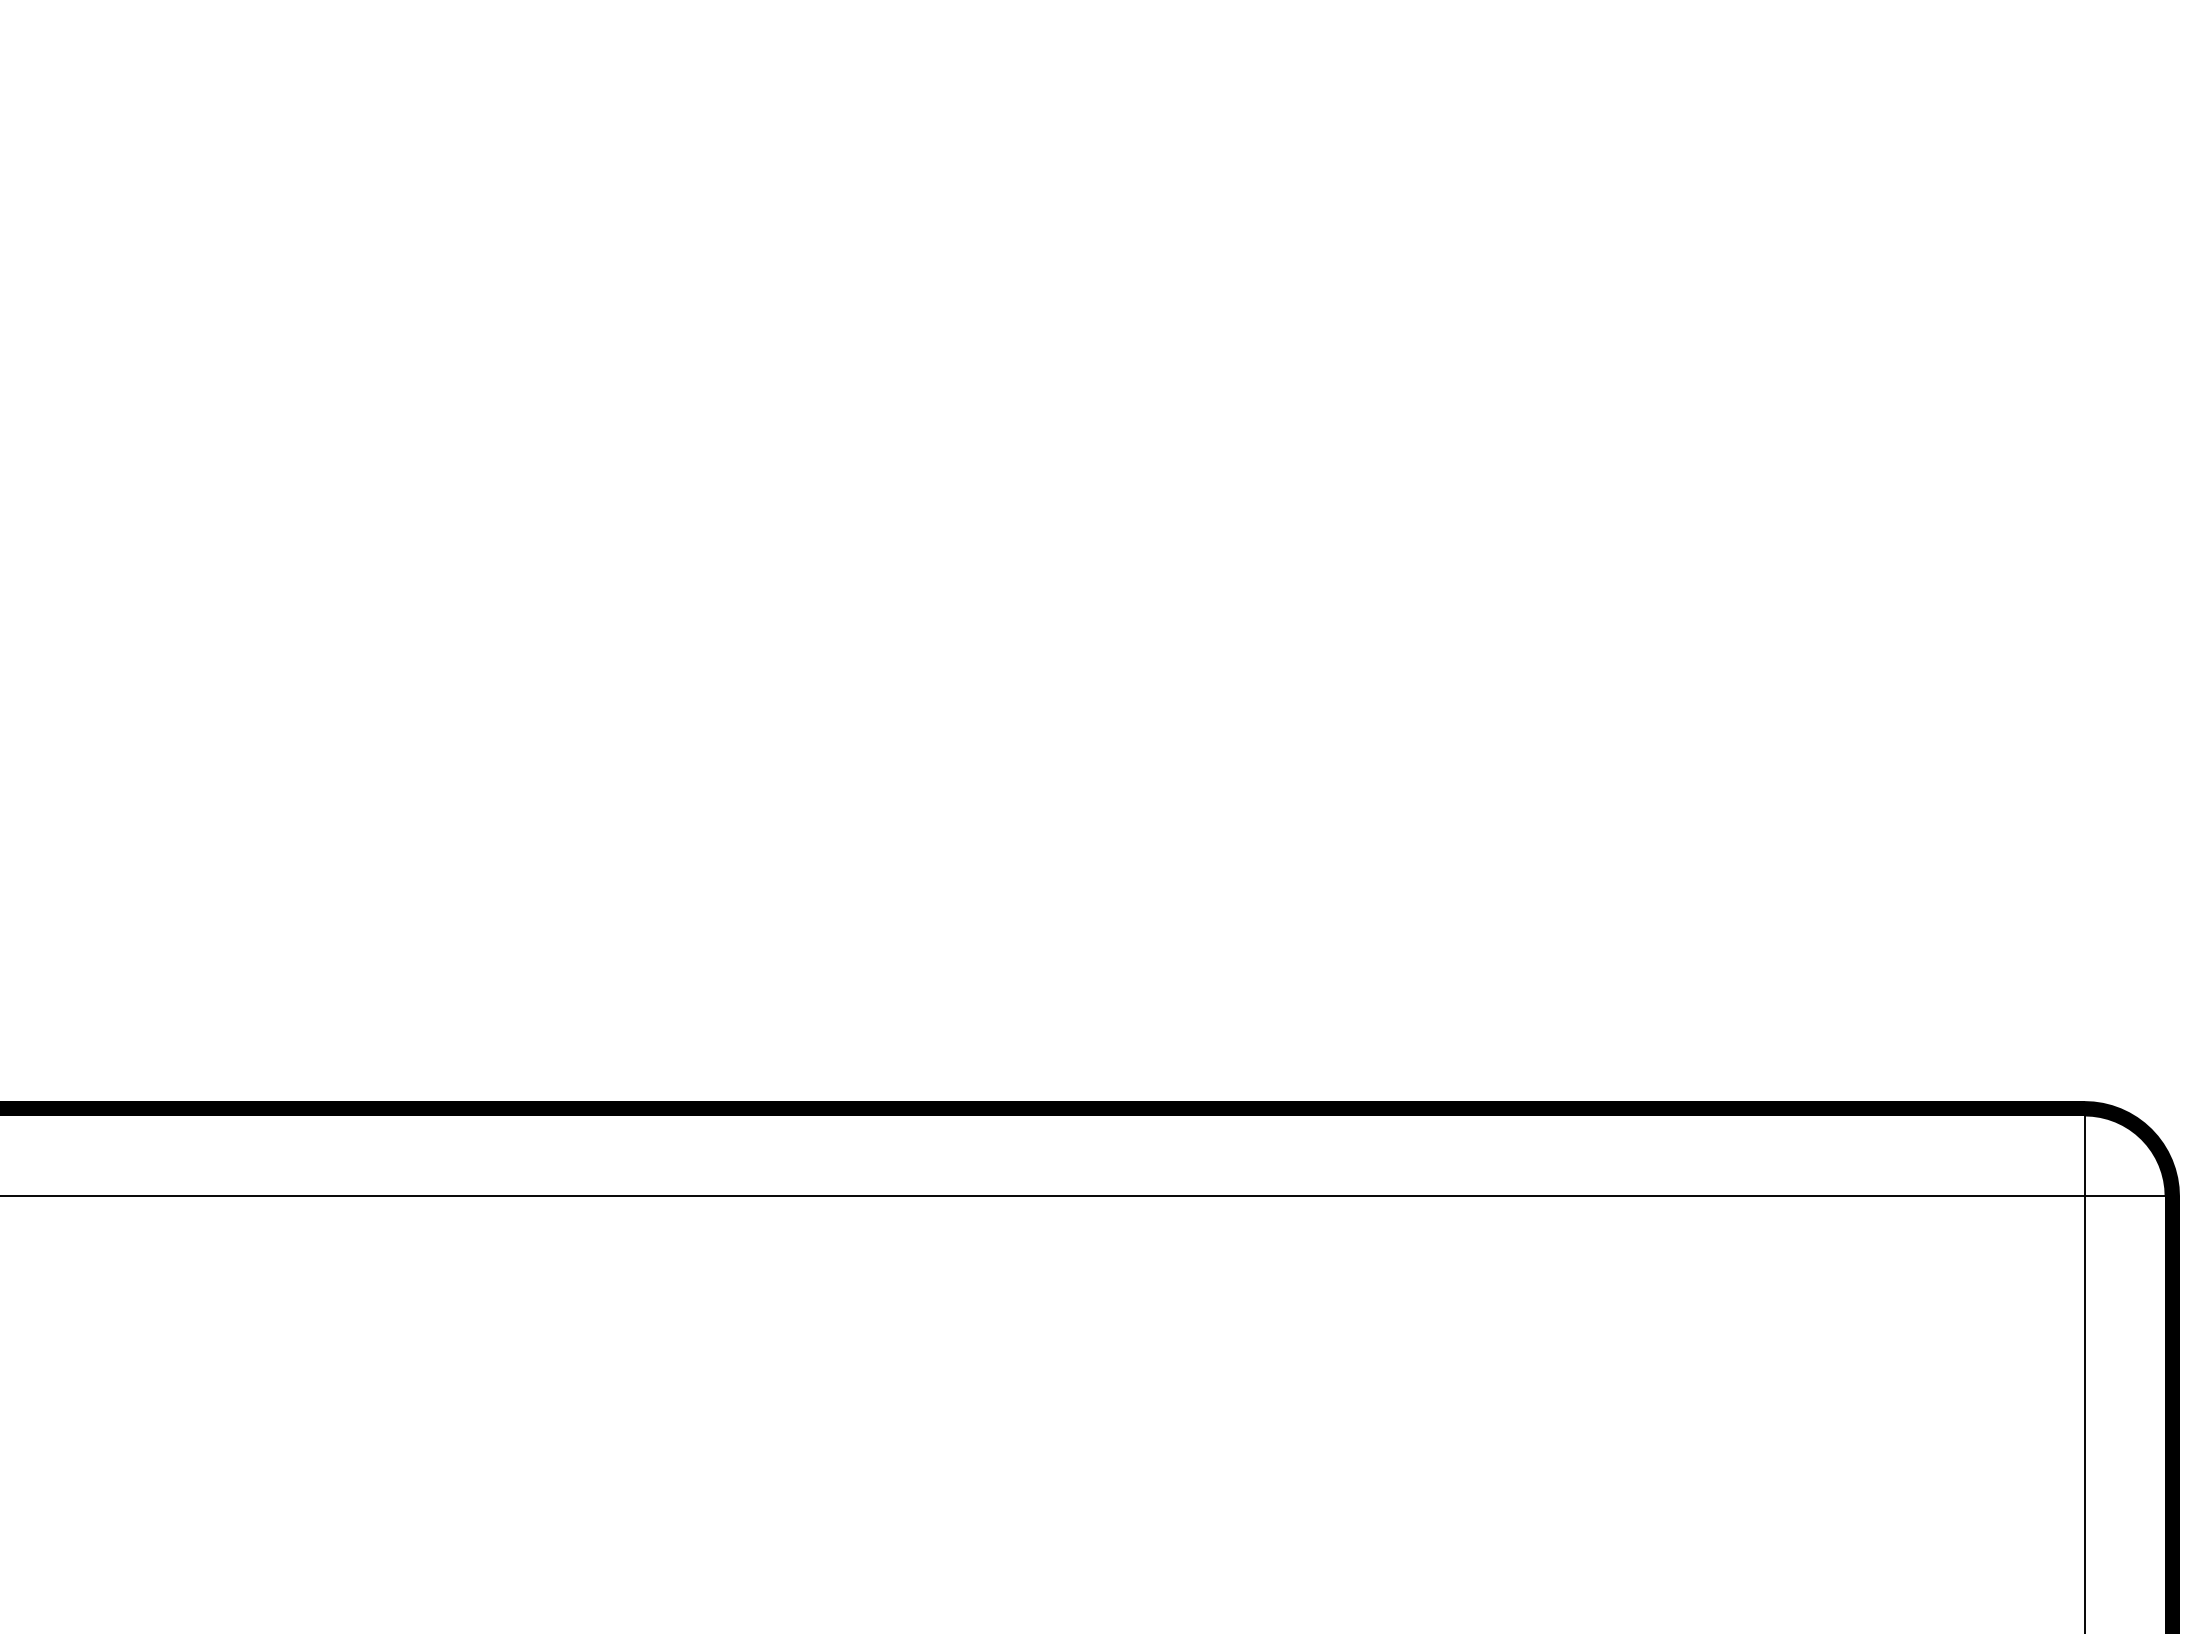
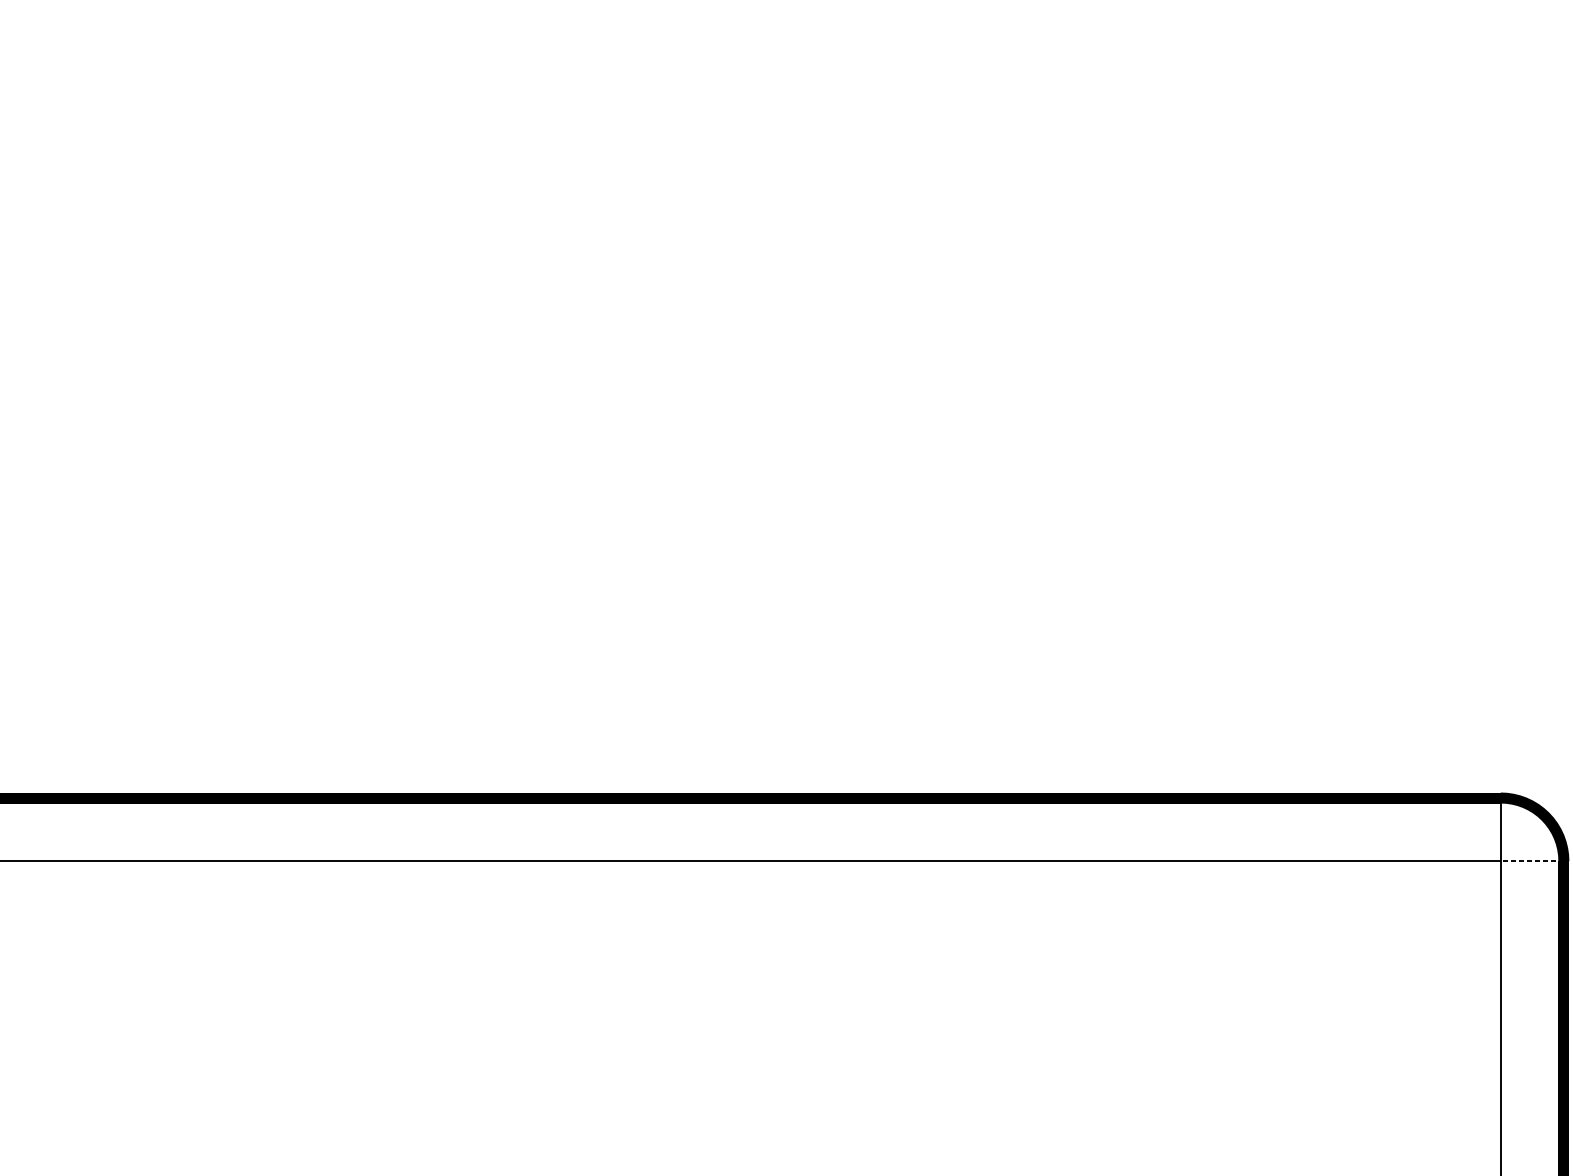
line: (2128, 1196) -> (1532, 861), solid -> dashed

